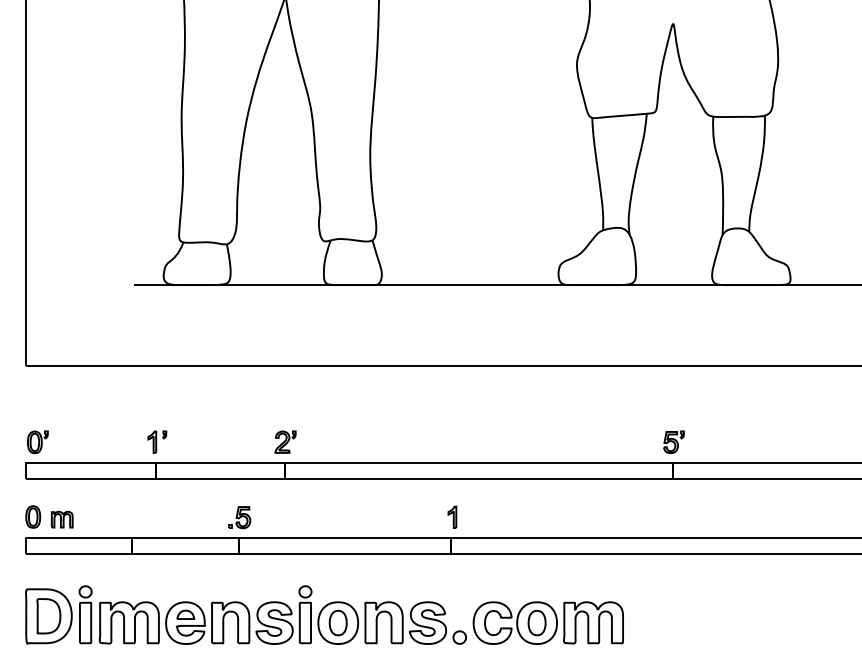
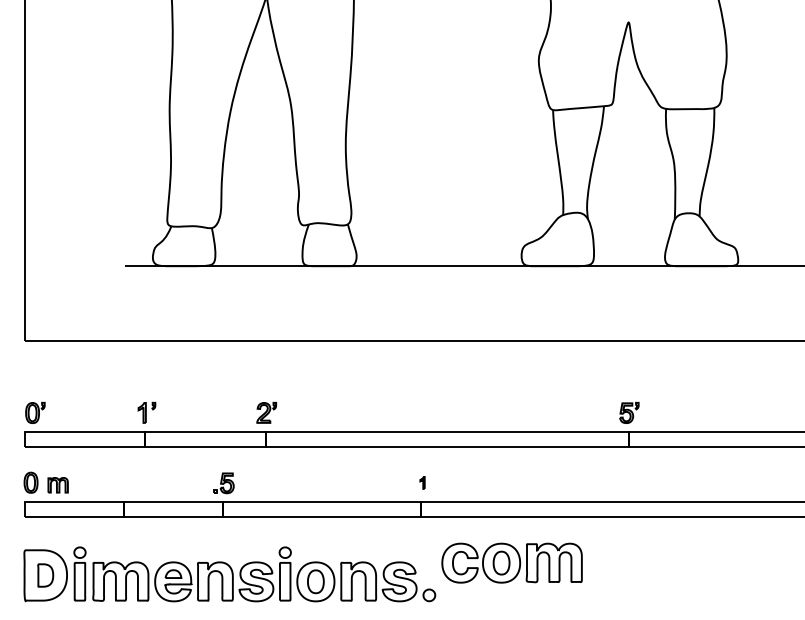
part: (452, 516) -> (422, 482), size x0.6
part: (48, 616) -> (45, 575), size x0.7
part: (547, 622) -> (511, 562), moved

